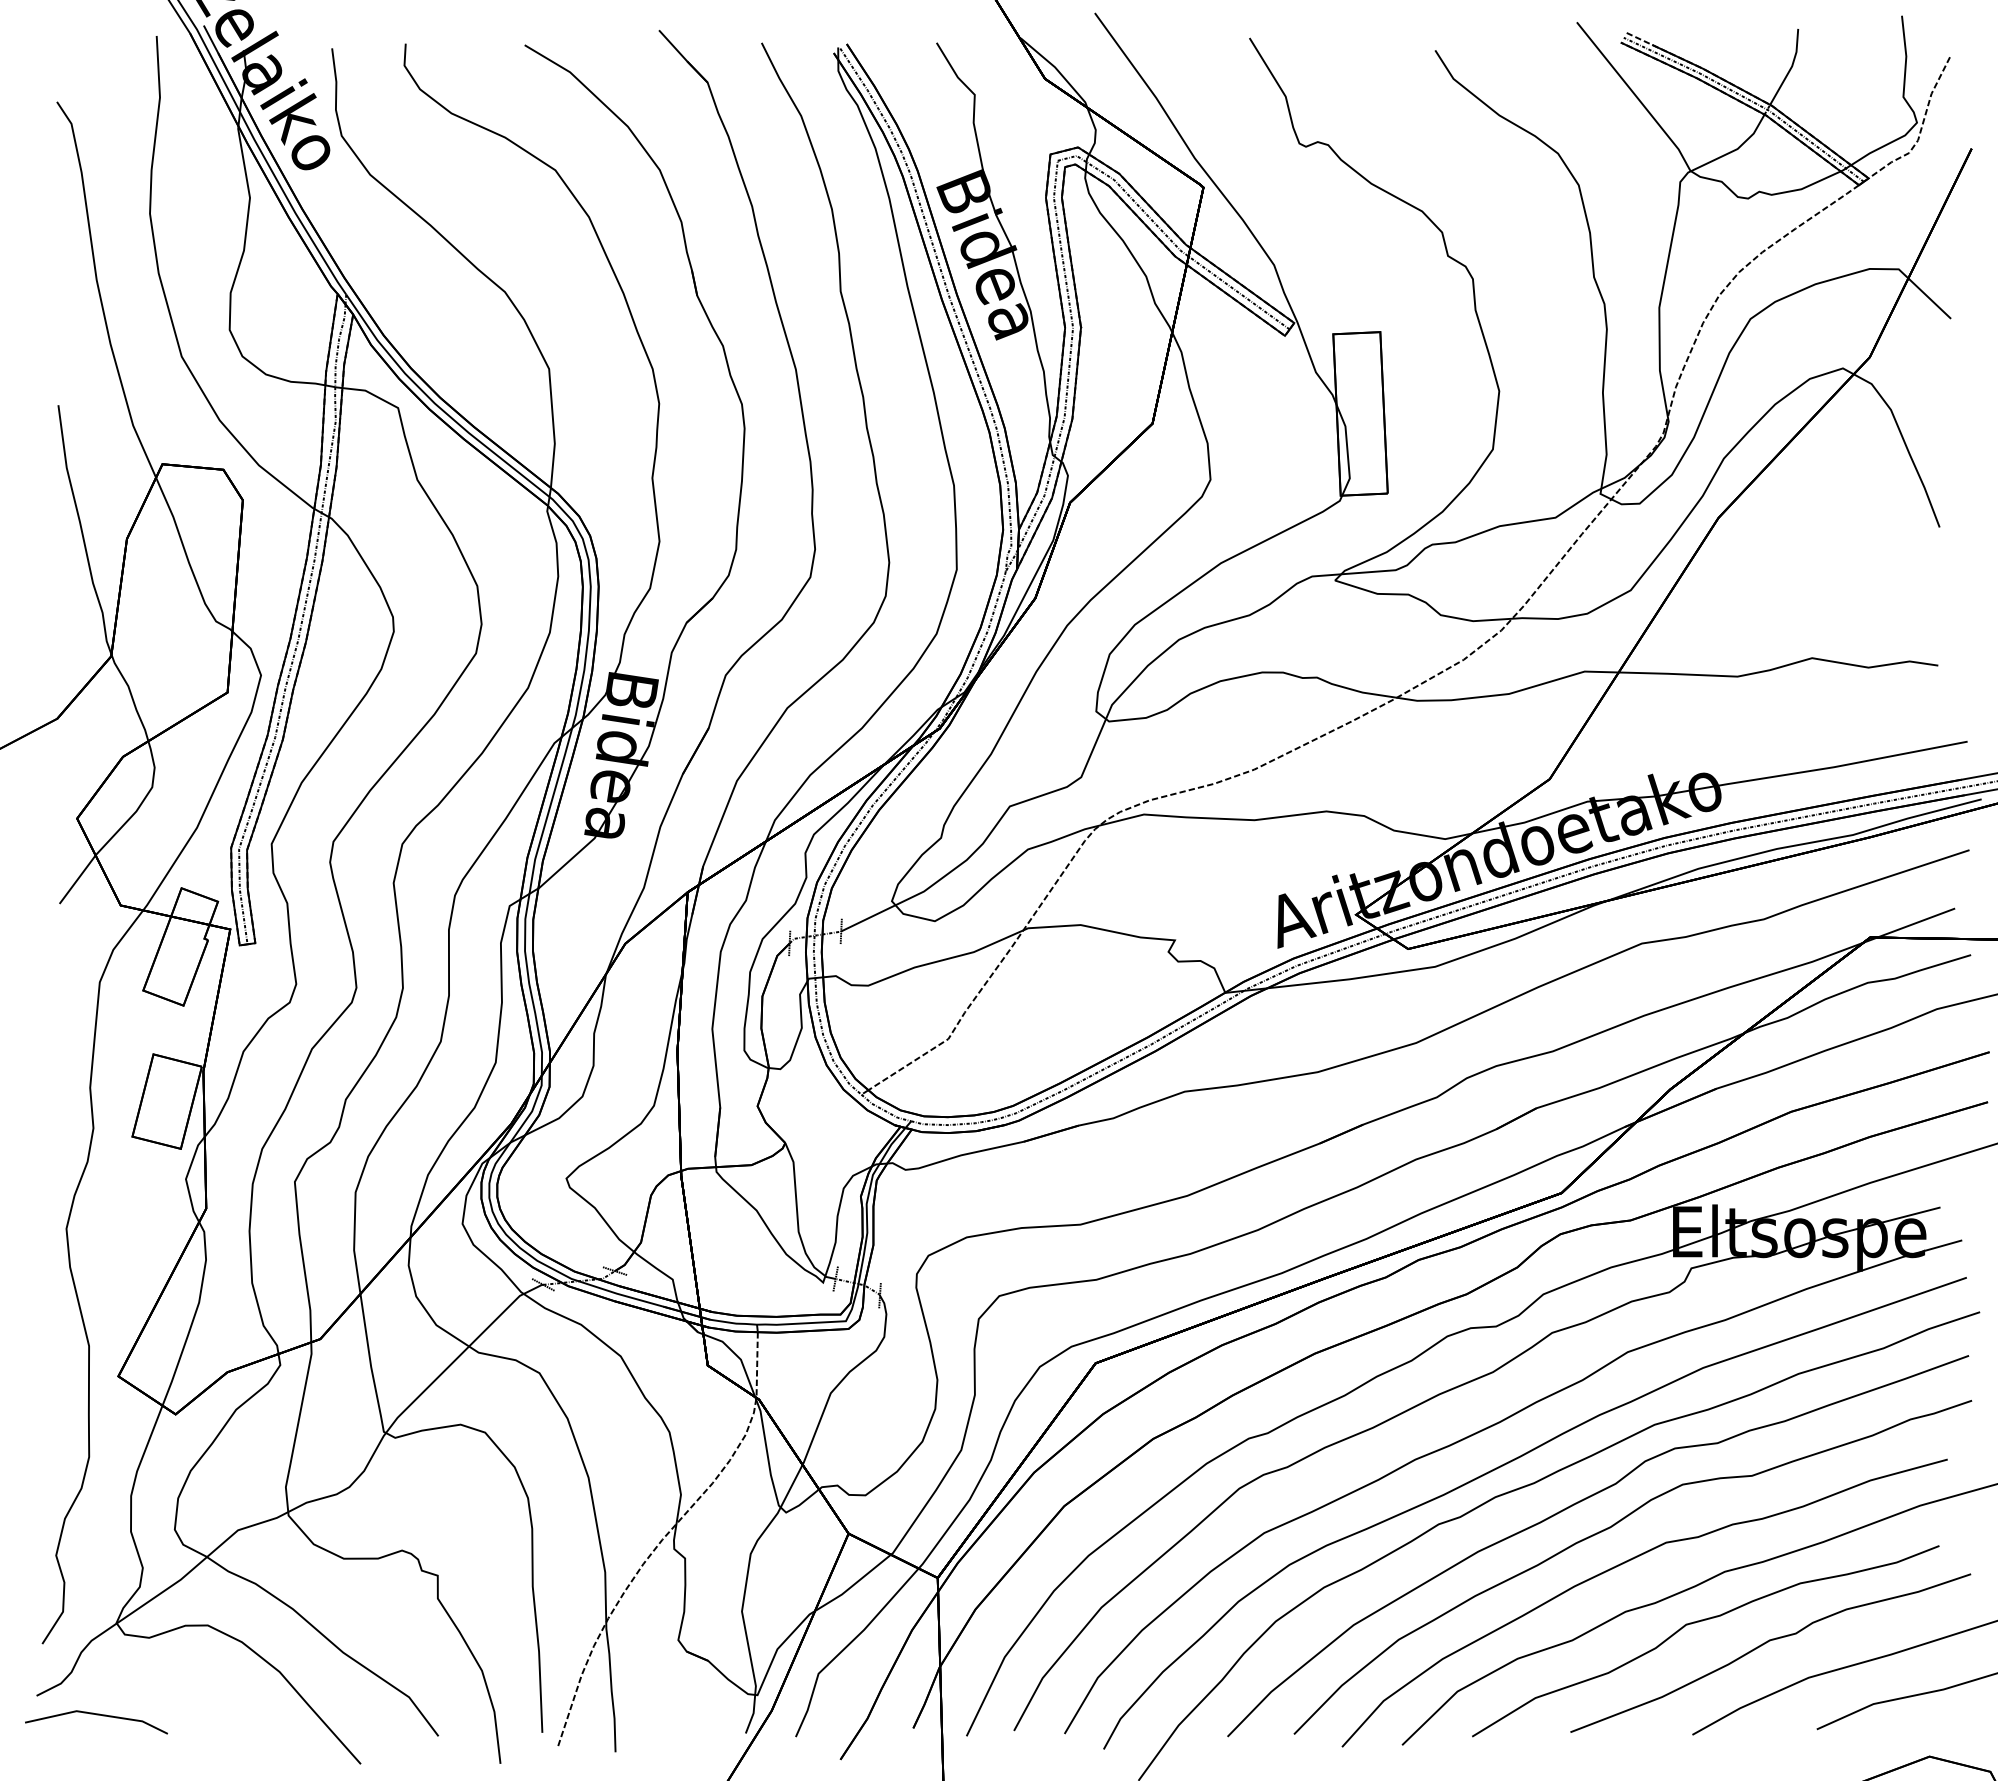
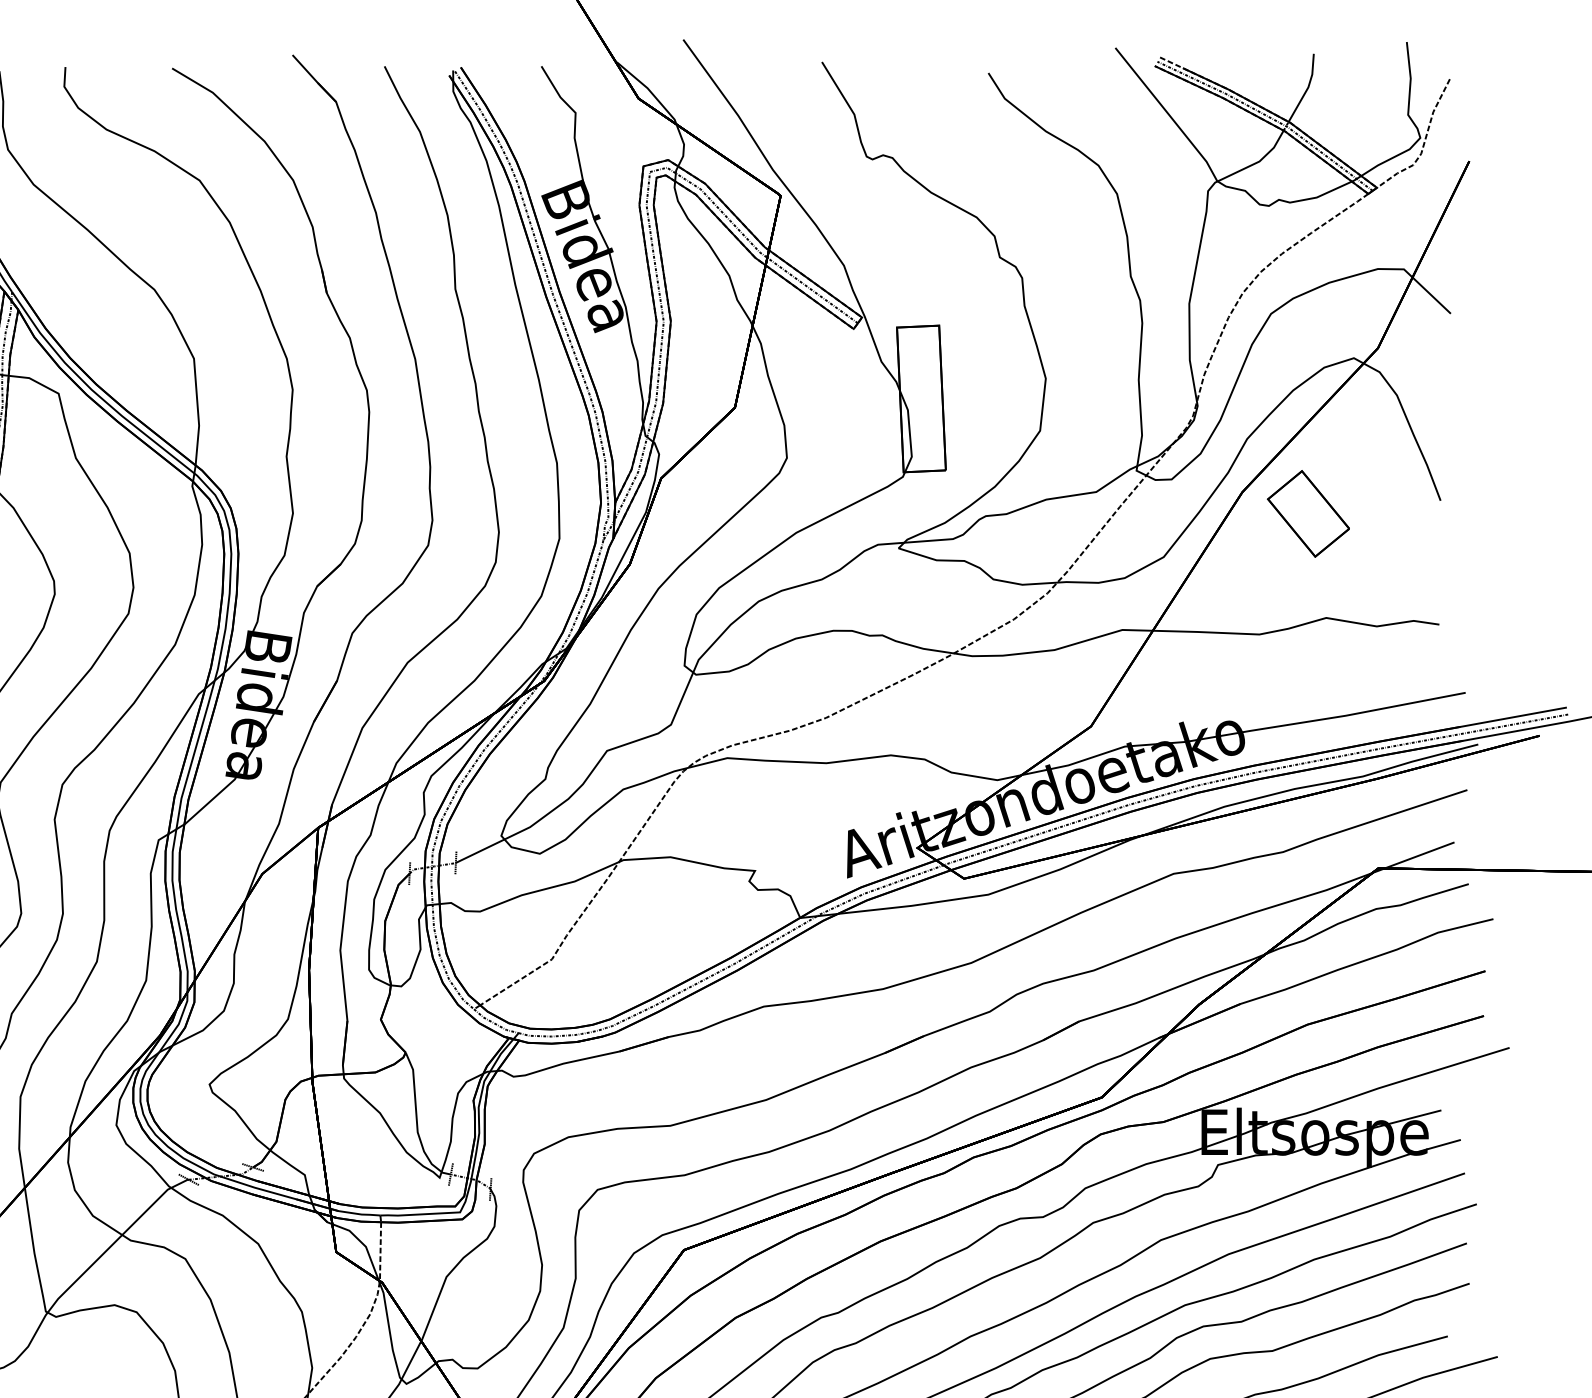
part: (1792, 541) -> (1308, 513), added

